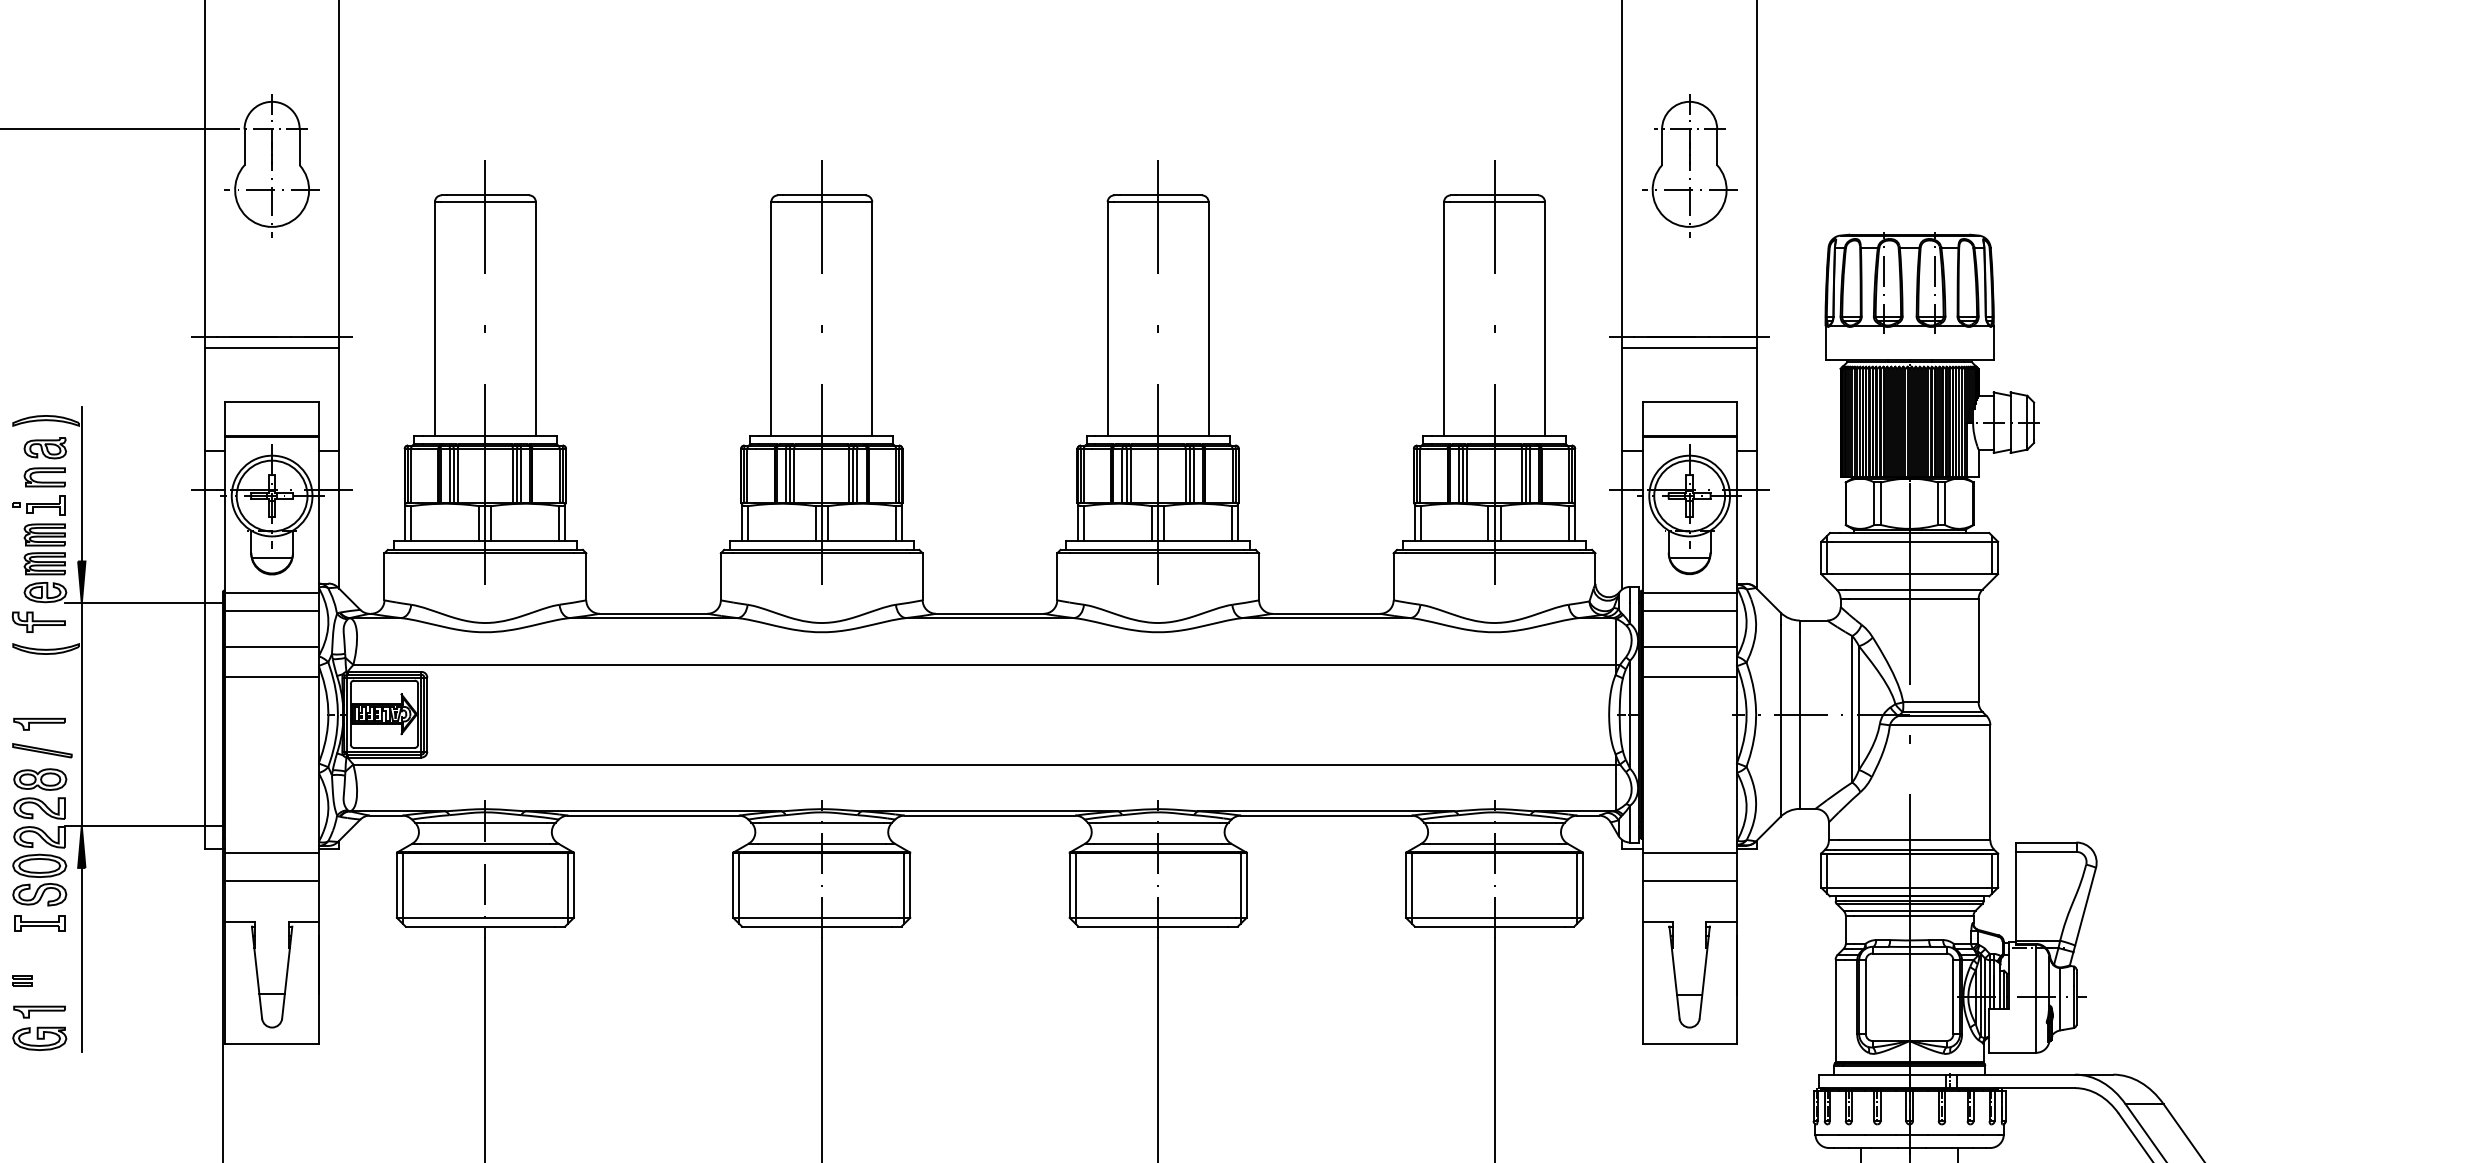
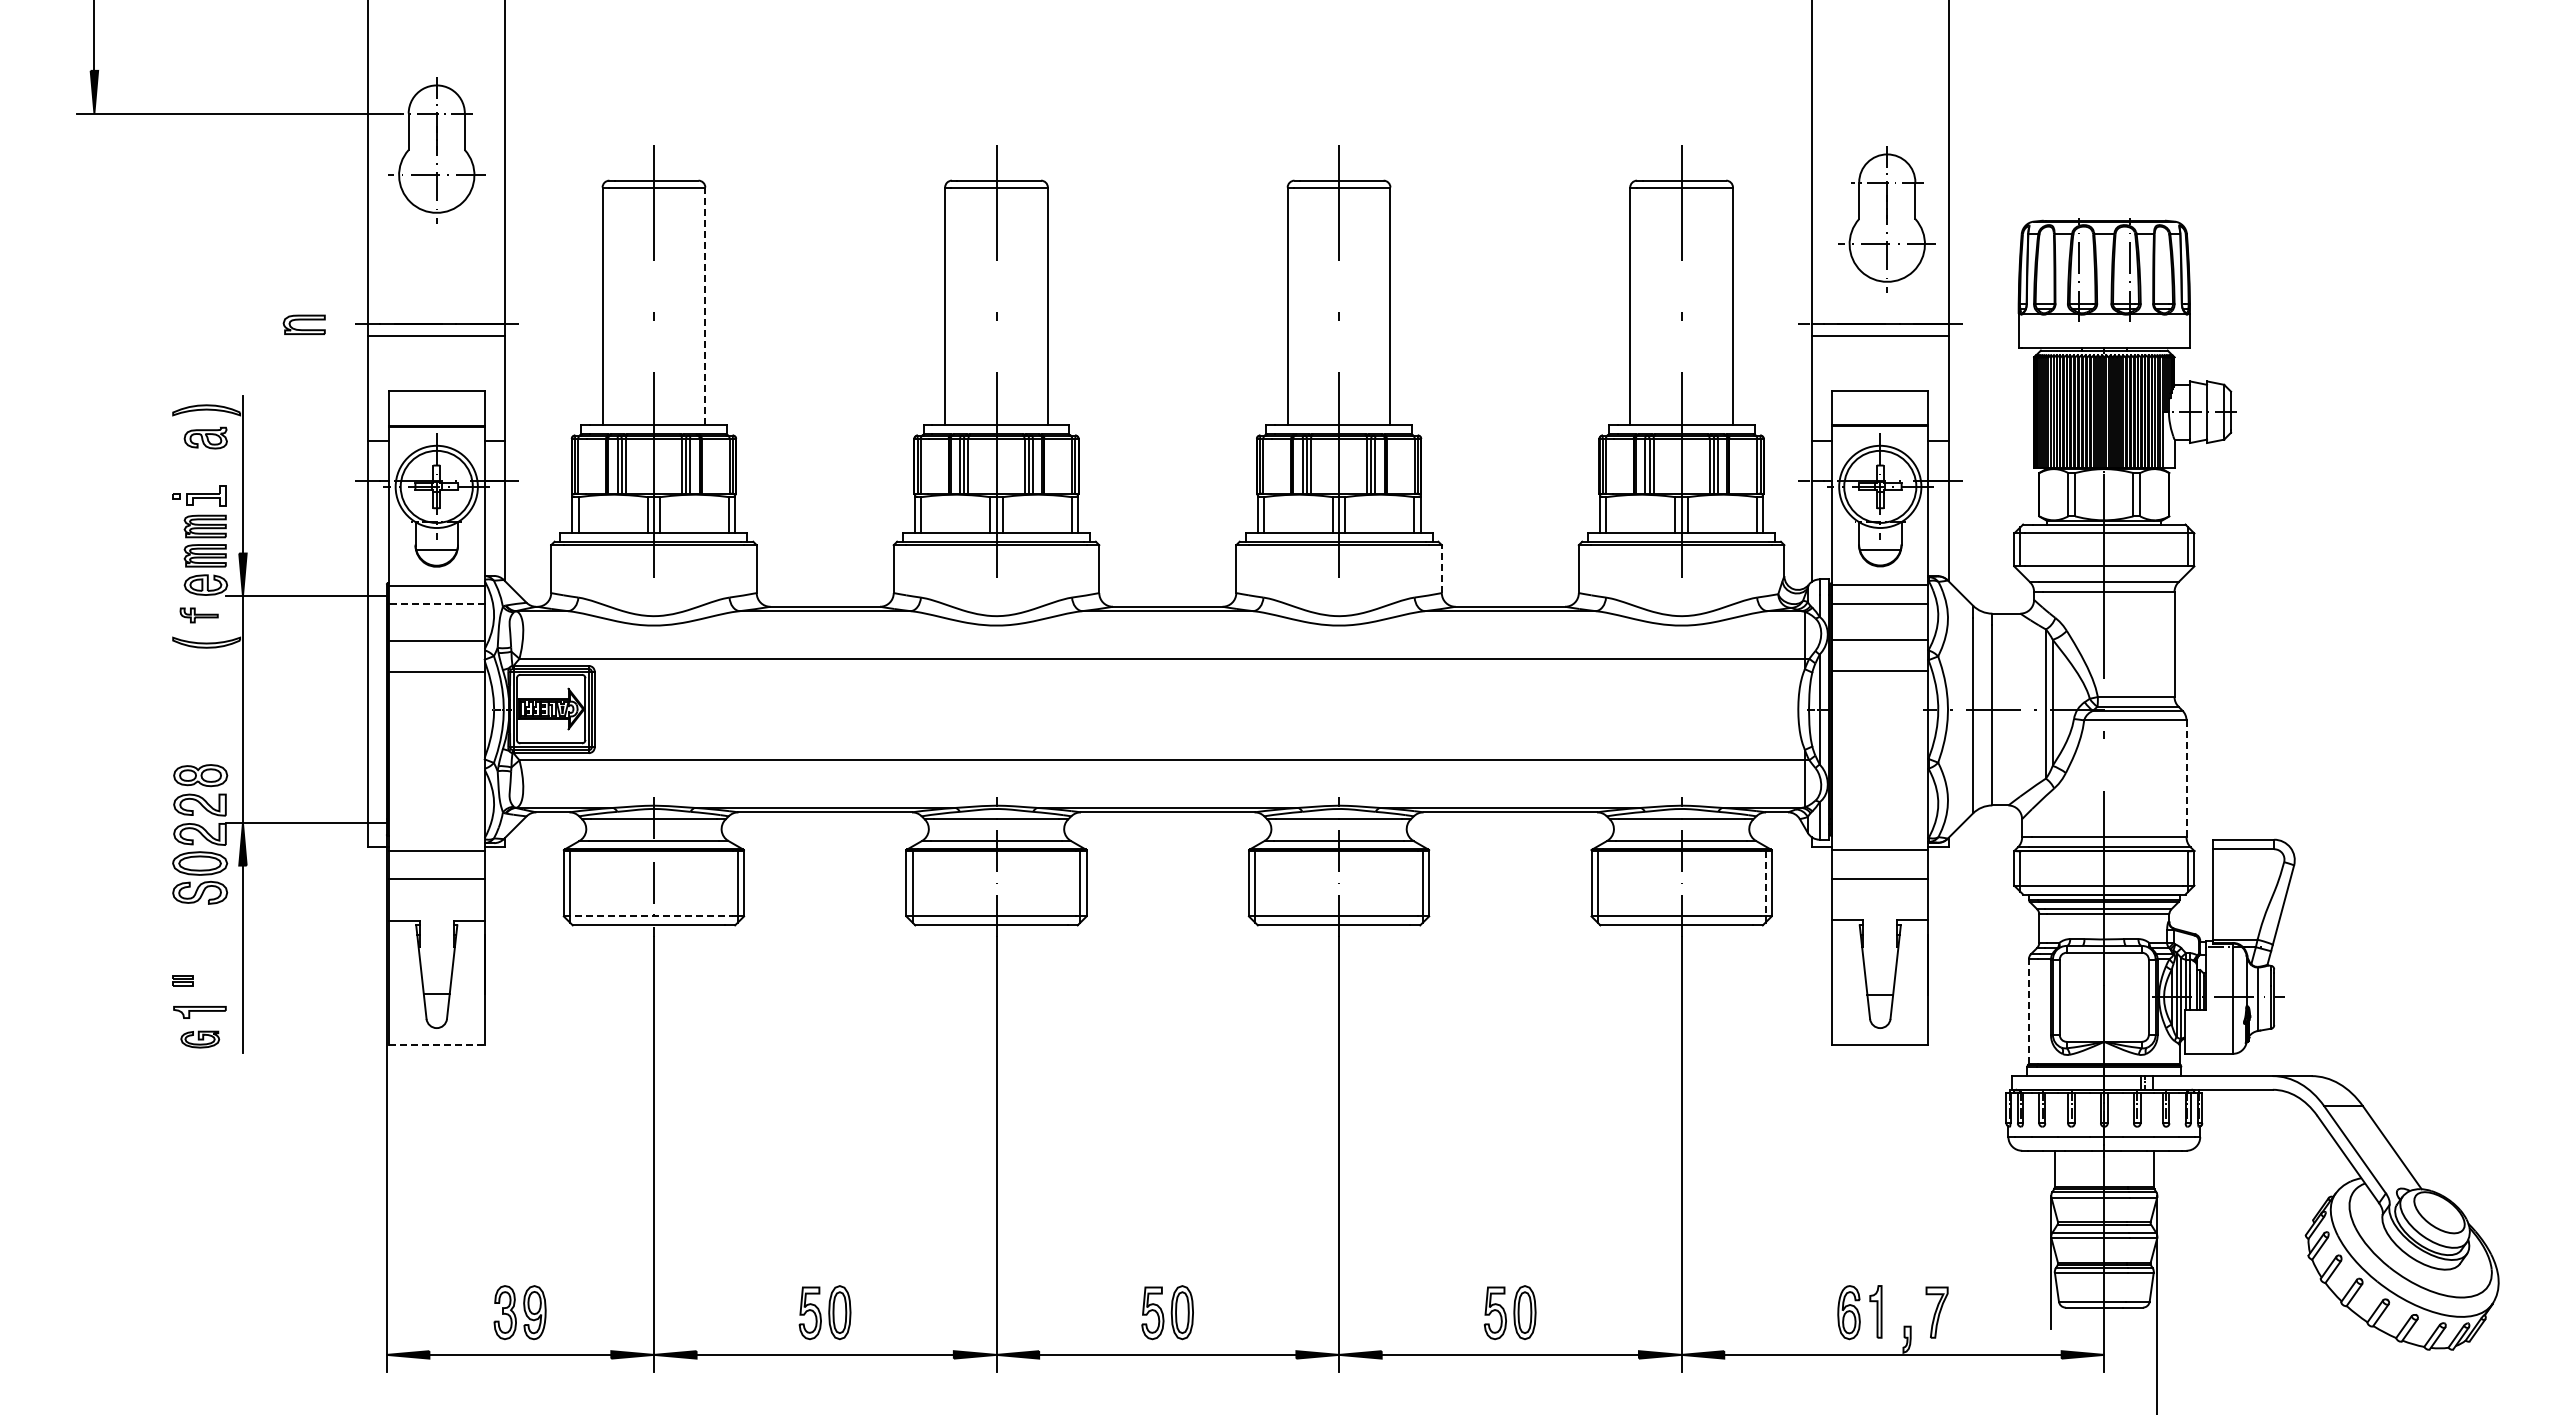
part: (1688, 165) -> (1886, 219), moved
line: (536, 318) -> (705, 306), solid -> dashed
part: (44, 477) -> (303, 324), moved
line: (1258, 577) -> (1441, 569), solid -> dashed
line: (271, 611) -> (436, 604), solid -> dashed
part: (38, 622) -> (198, 615), size x0.7
part: (39, 723) -> (199, 718), removed
part: (42, 750) -> (202, 745), removed
line: (1990, 782) -> (2186, 778), solid -> dashed
line: (1576, 885) -> (1765, 883), solid -> dashed
line: (480, 917) -> (648, 916), solid -> dashed
part: (39, 922) -> (199, 921), removed
line: (1835, 1010) -> (2028, 1010), solid -> dashed
part: (40, 1038) -> (200, 1039), size x0.7
line: (271, 1044) -> (436, 1045), solid -> dashed

